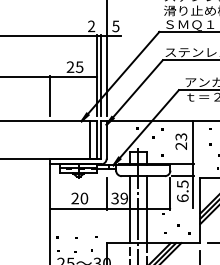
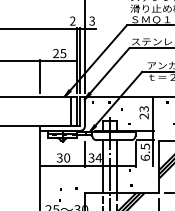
text: (115, 25) -> (91, 20), 5 -> 3
text: (123, 197) -> (98, 157), 39 -> 34
text: (74, 199) -> (59, 158), 20 -> 30

